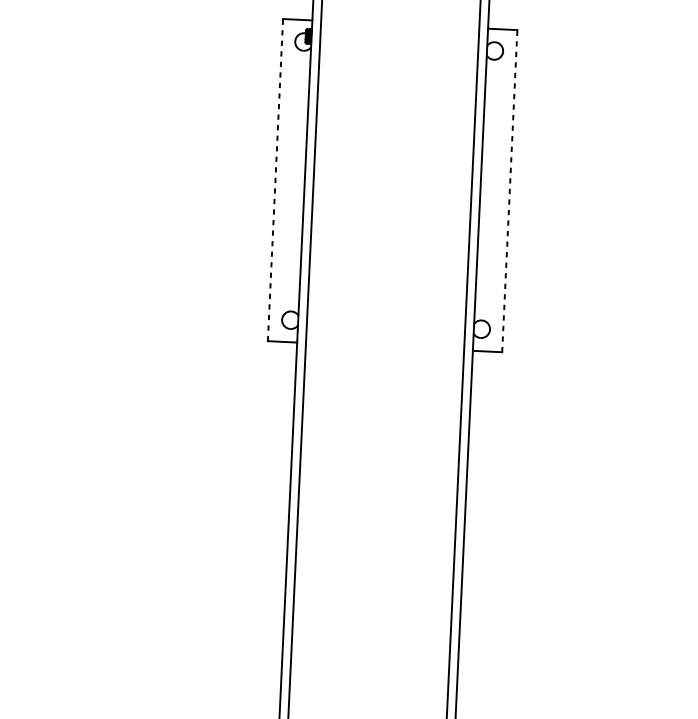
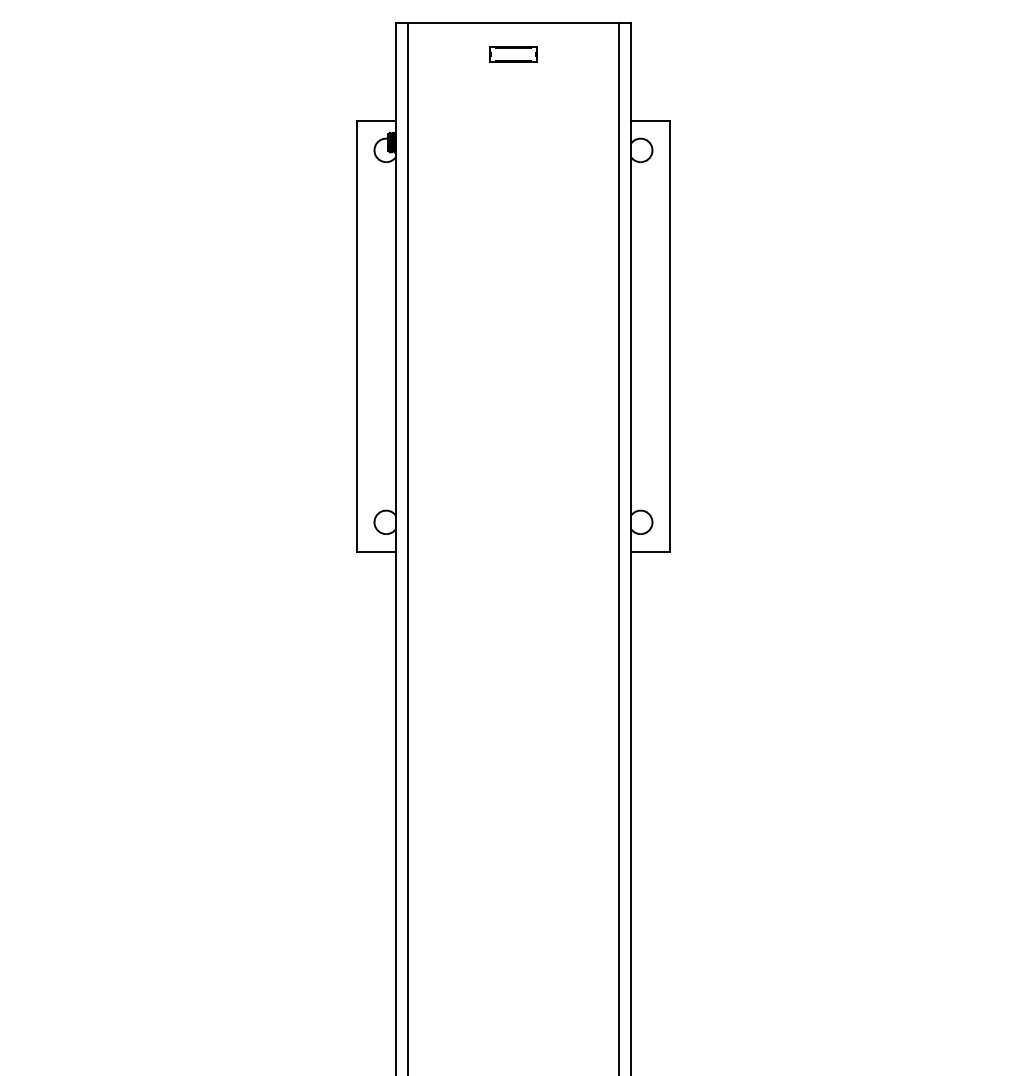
line: (275, 179) -> (356, 335), dashed -> solid
line: (510, 190) -> (670, 335), dashed -> solid

